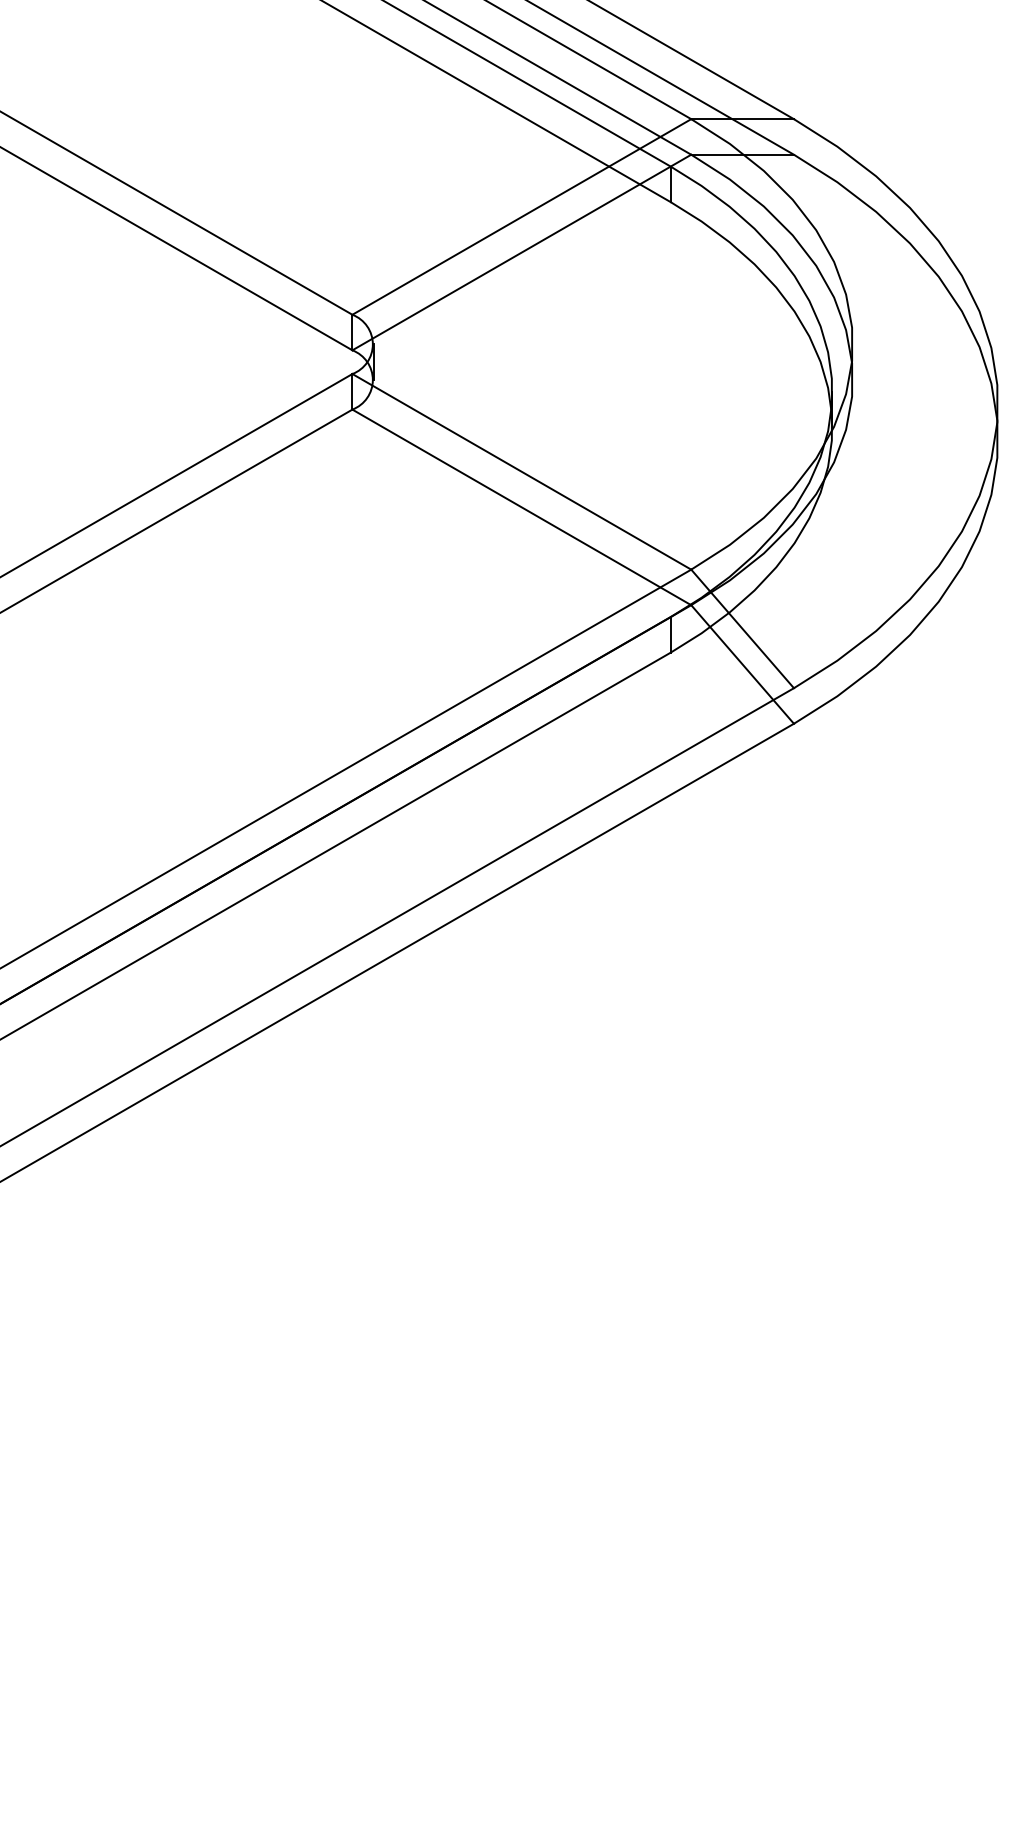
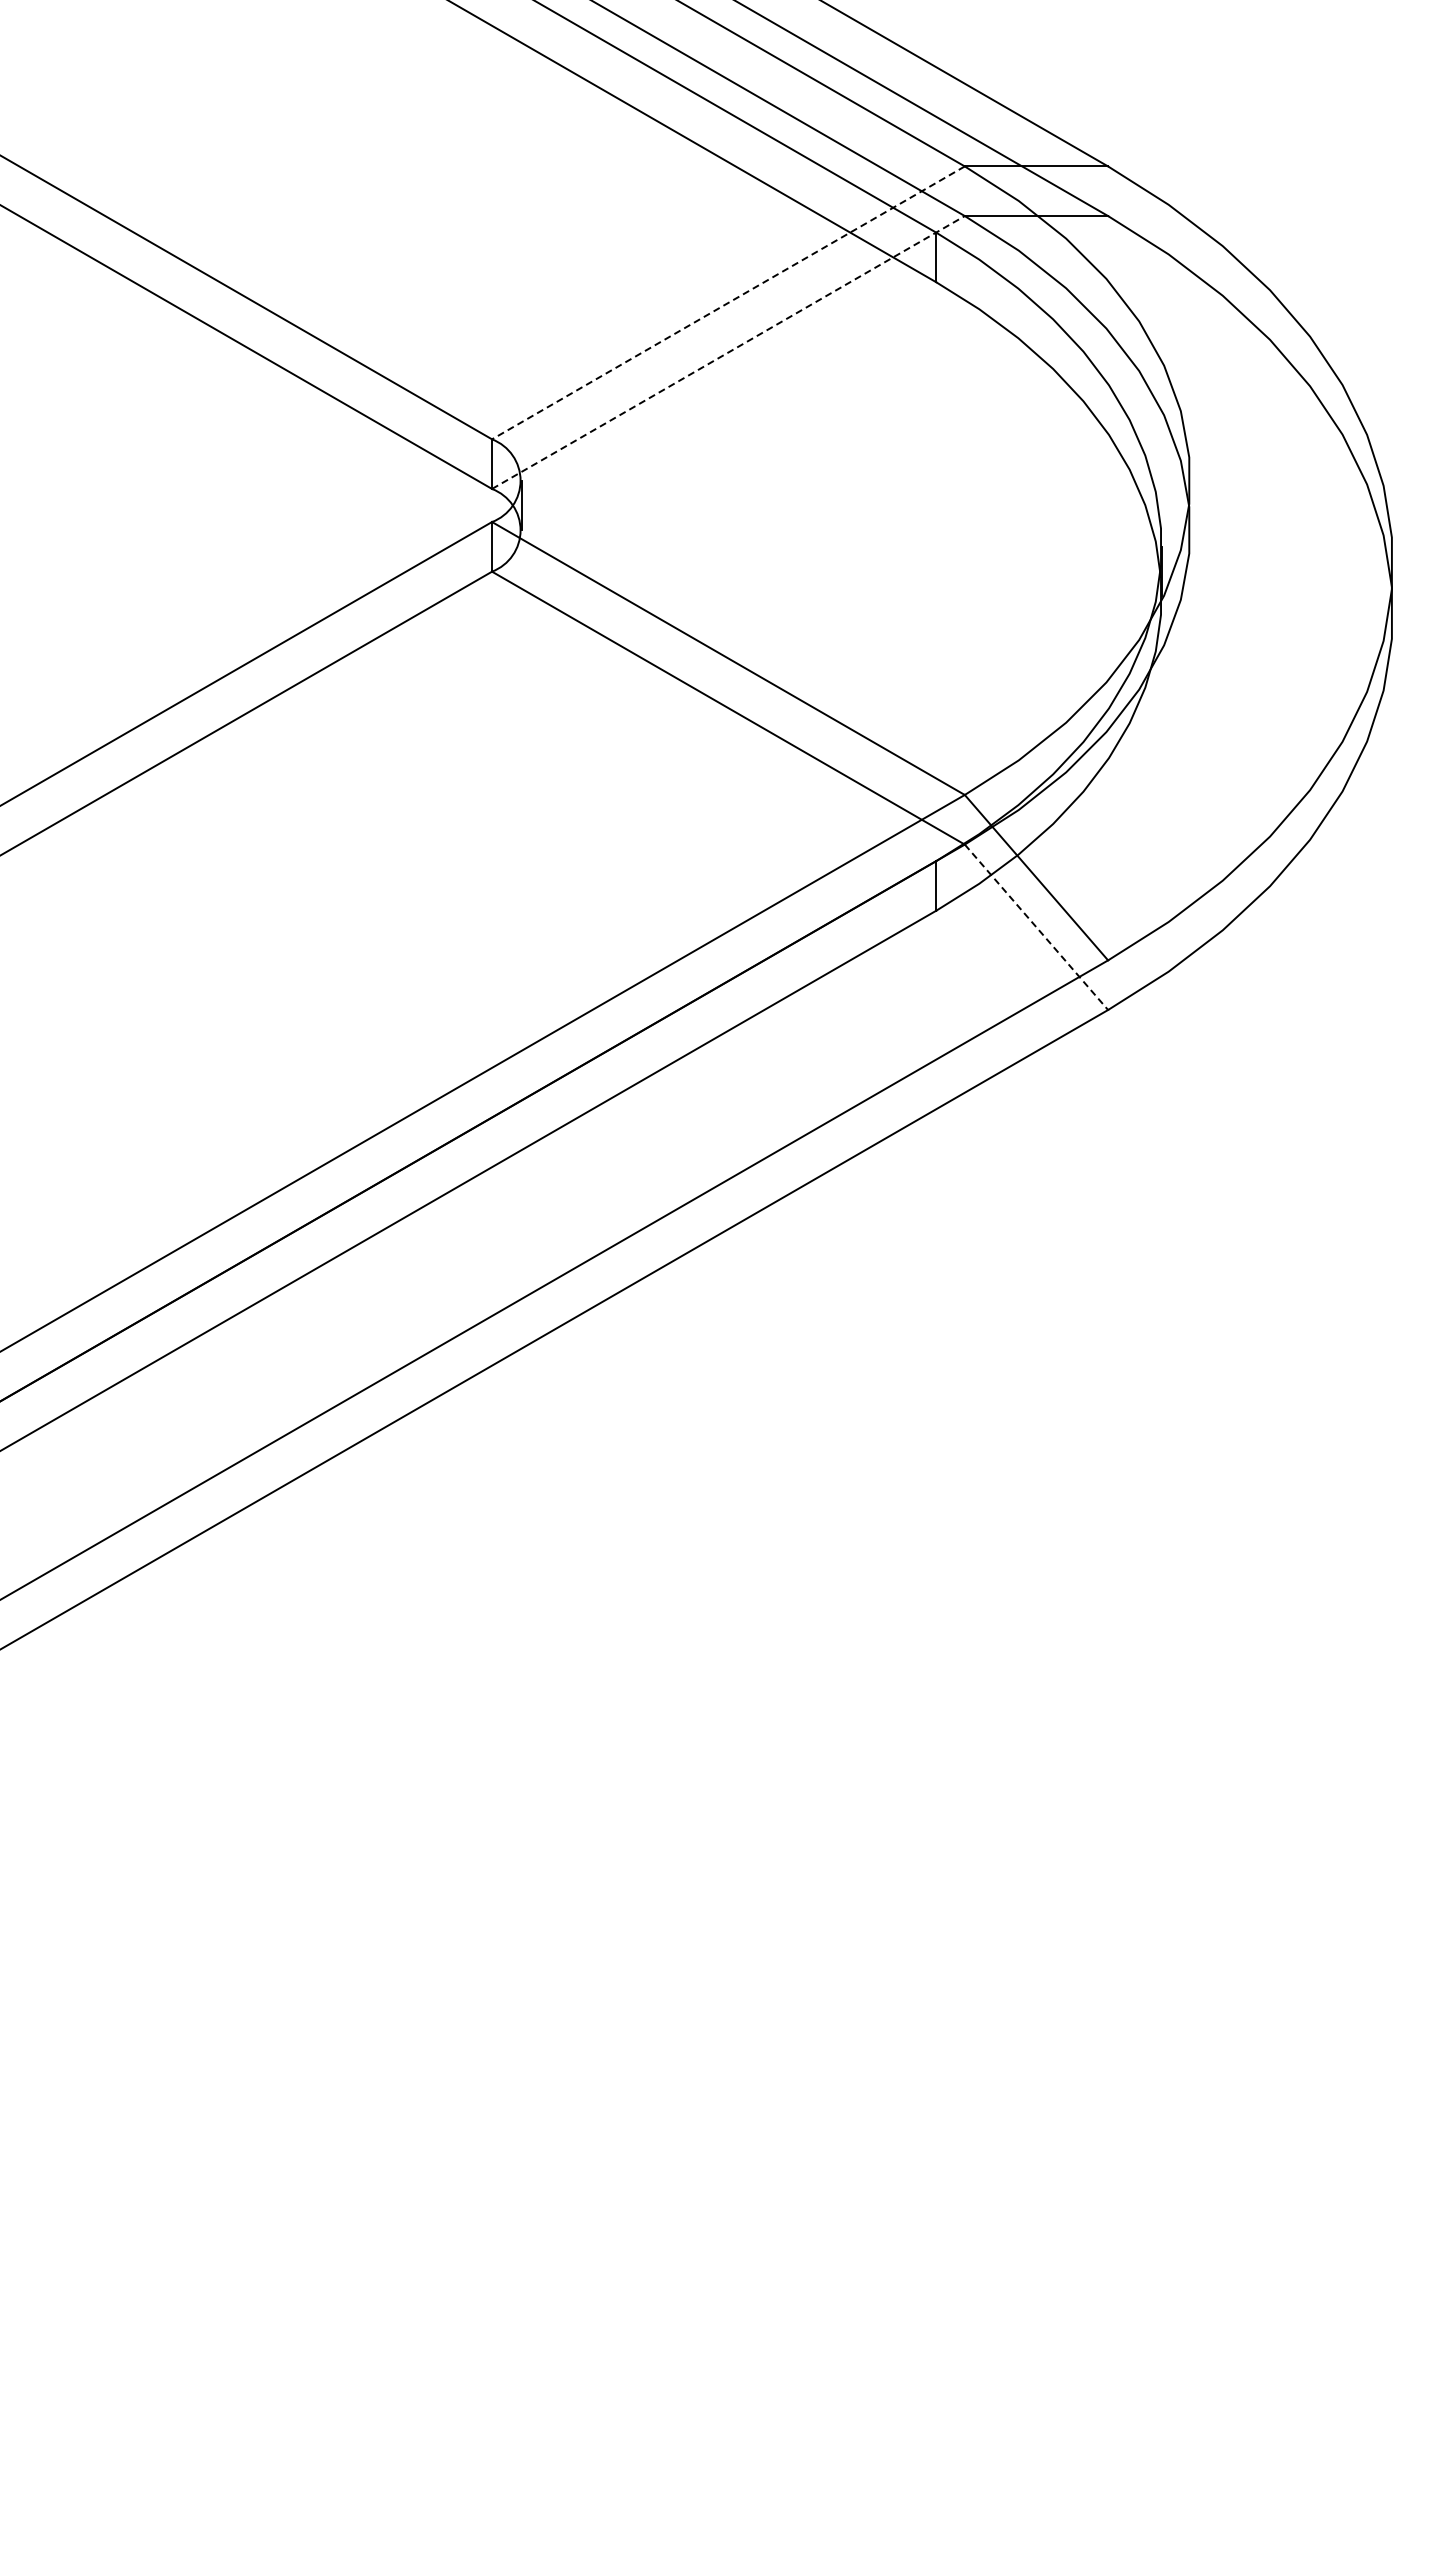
line: (521, 216) -> (728, 302), solid -> dashed
line: (521, 252) -> (728, 352), solid -> dashed
line: (742, 664) -> (1036, 927), solid -> dashed

